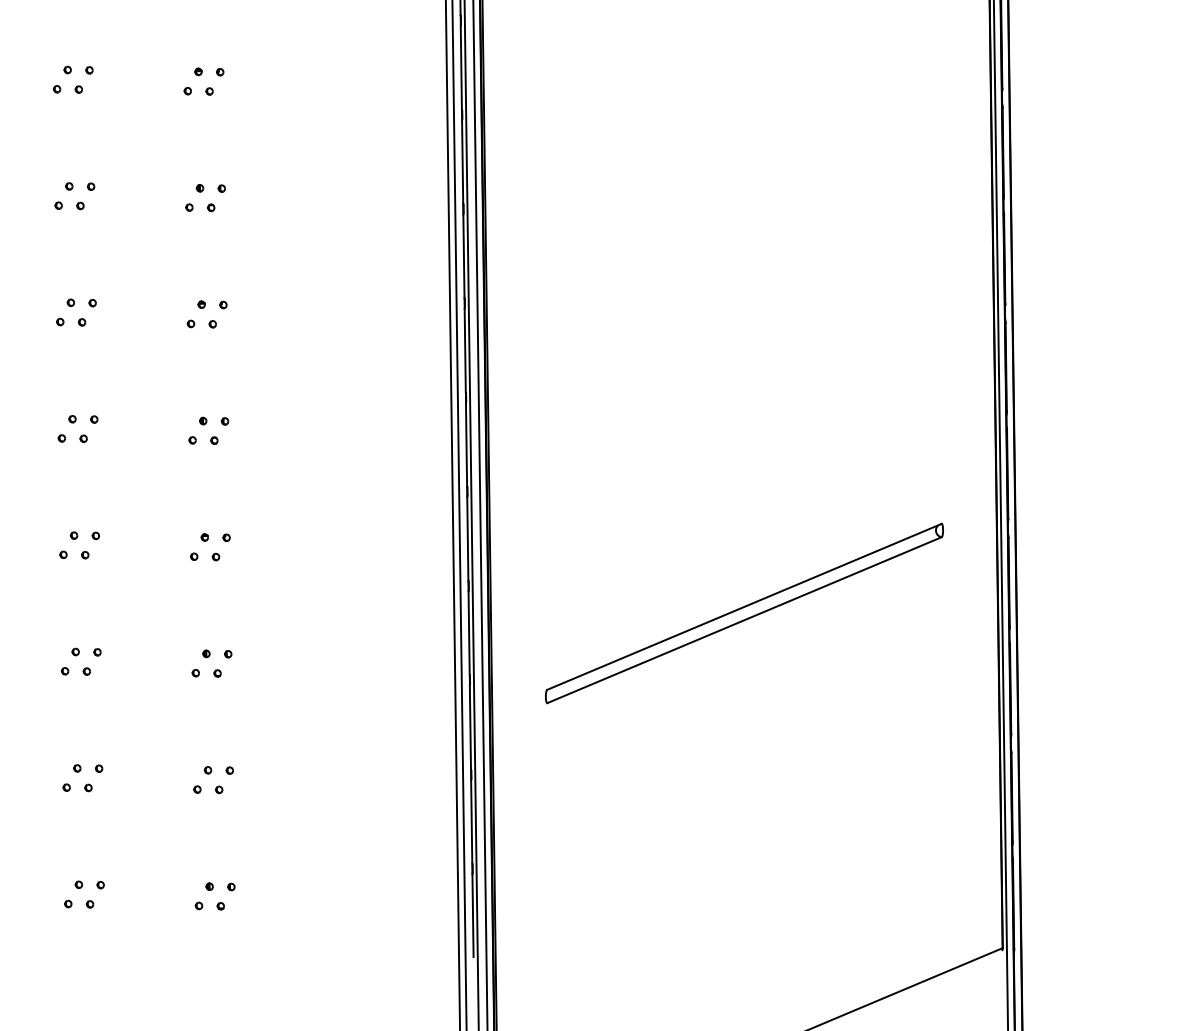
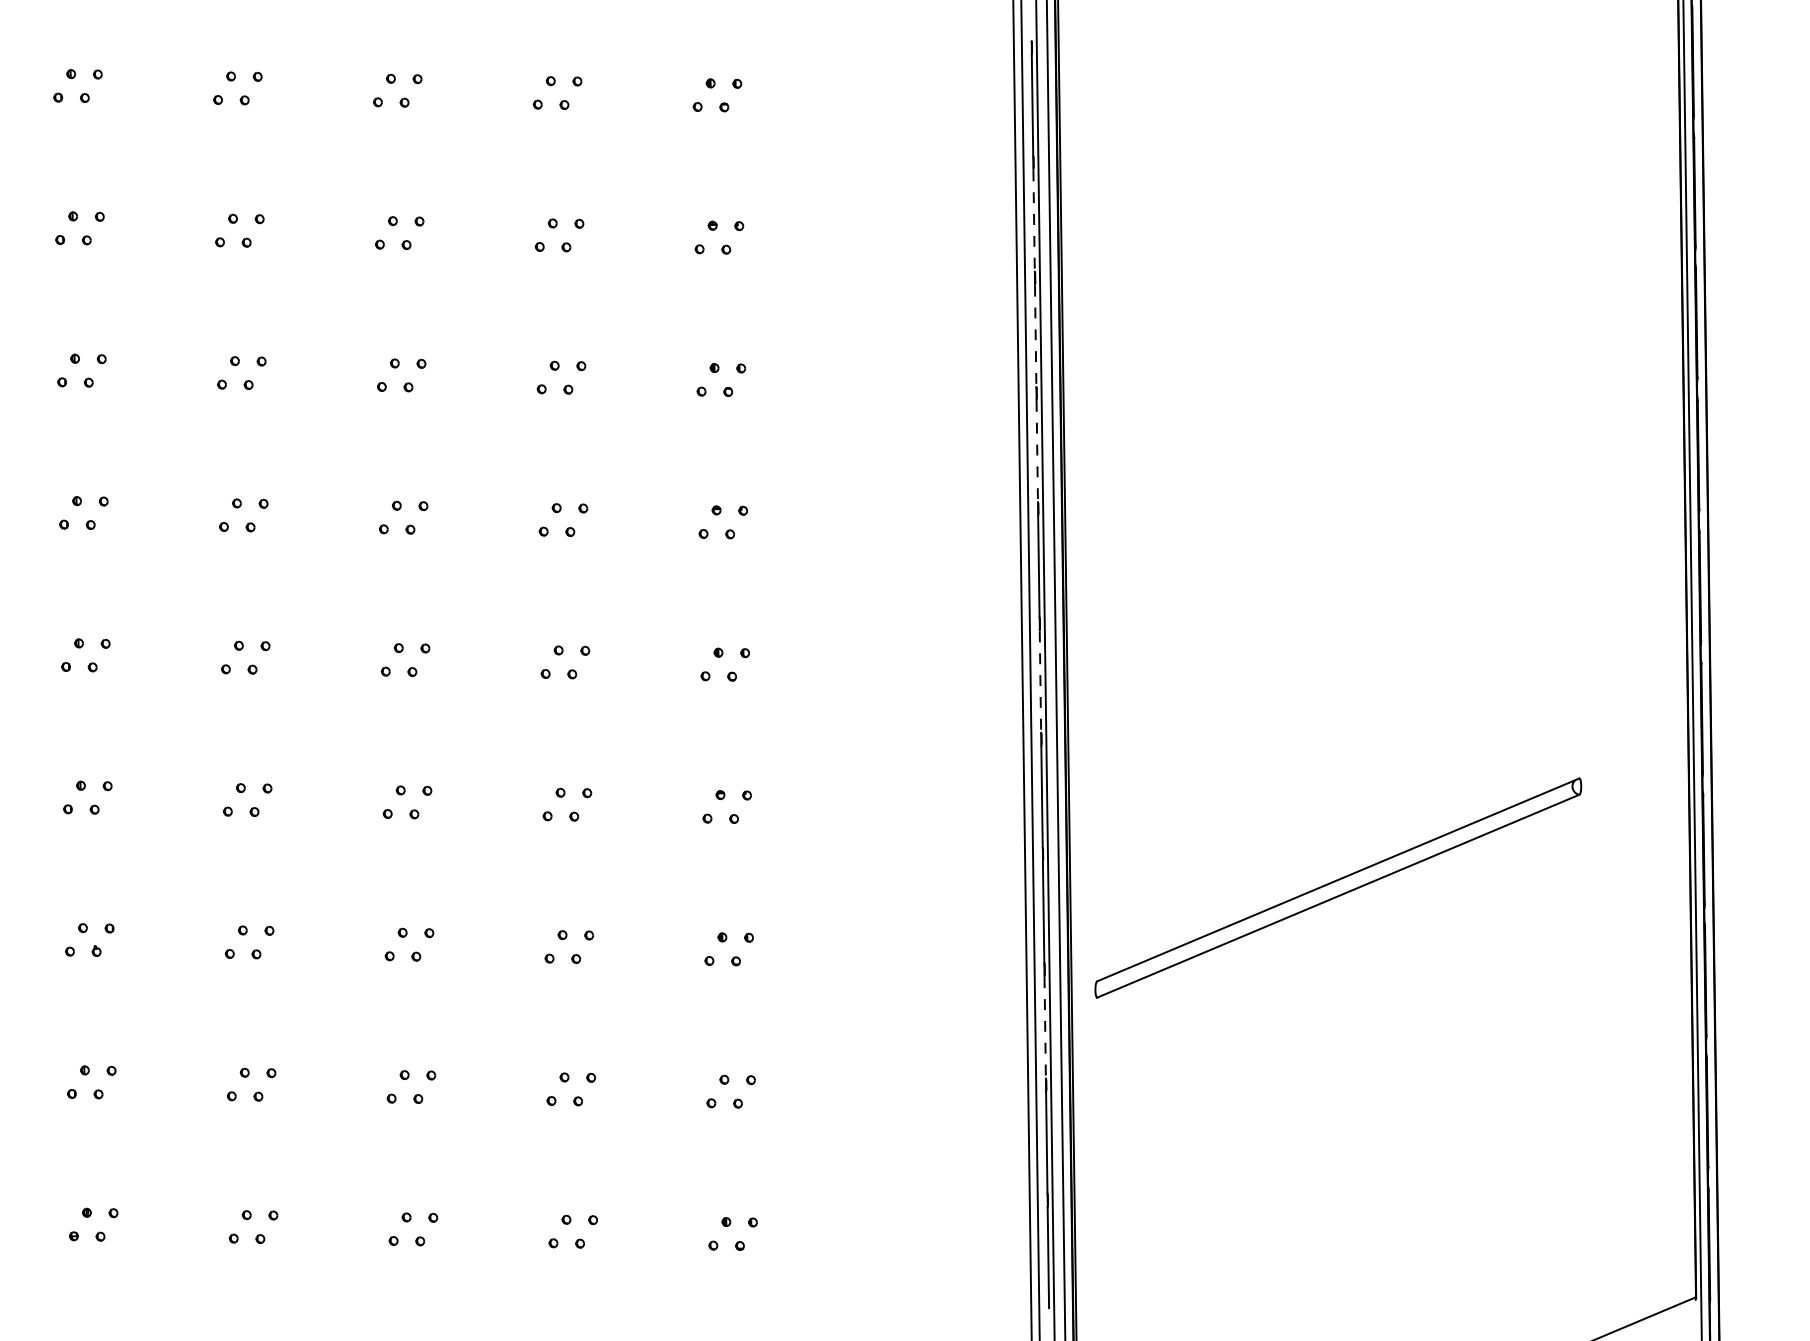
line: (461, 68) -> (1034, 221), solid -> dashed
line: (462, 162) -> (1035, 336), solid -> dashed
line: (464, 256) -> (1037, 451), solid -> dashed
line: (466, 445) -> (1040, 682), solid -> dashed
part: (744, 613) -> (1338, 887), moved
line: (470, 727) -> (1045, 1027), solid -> dashed

